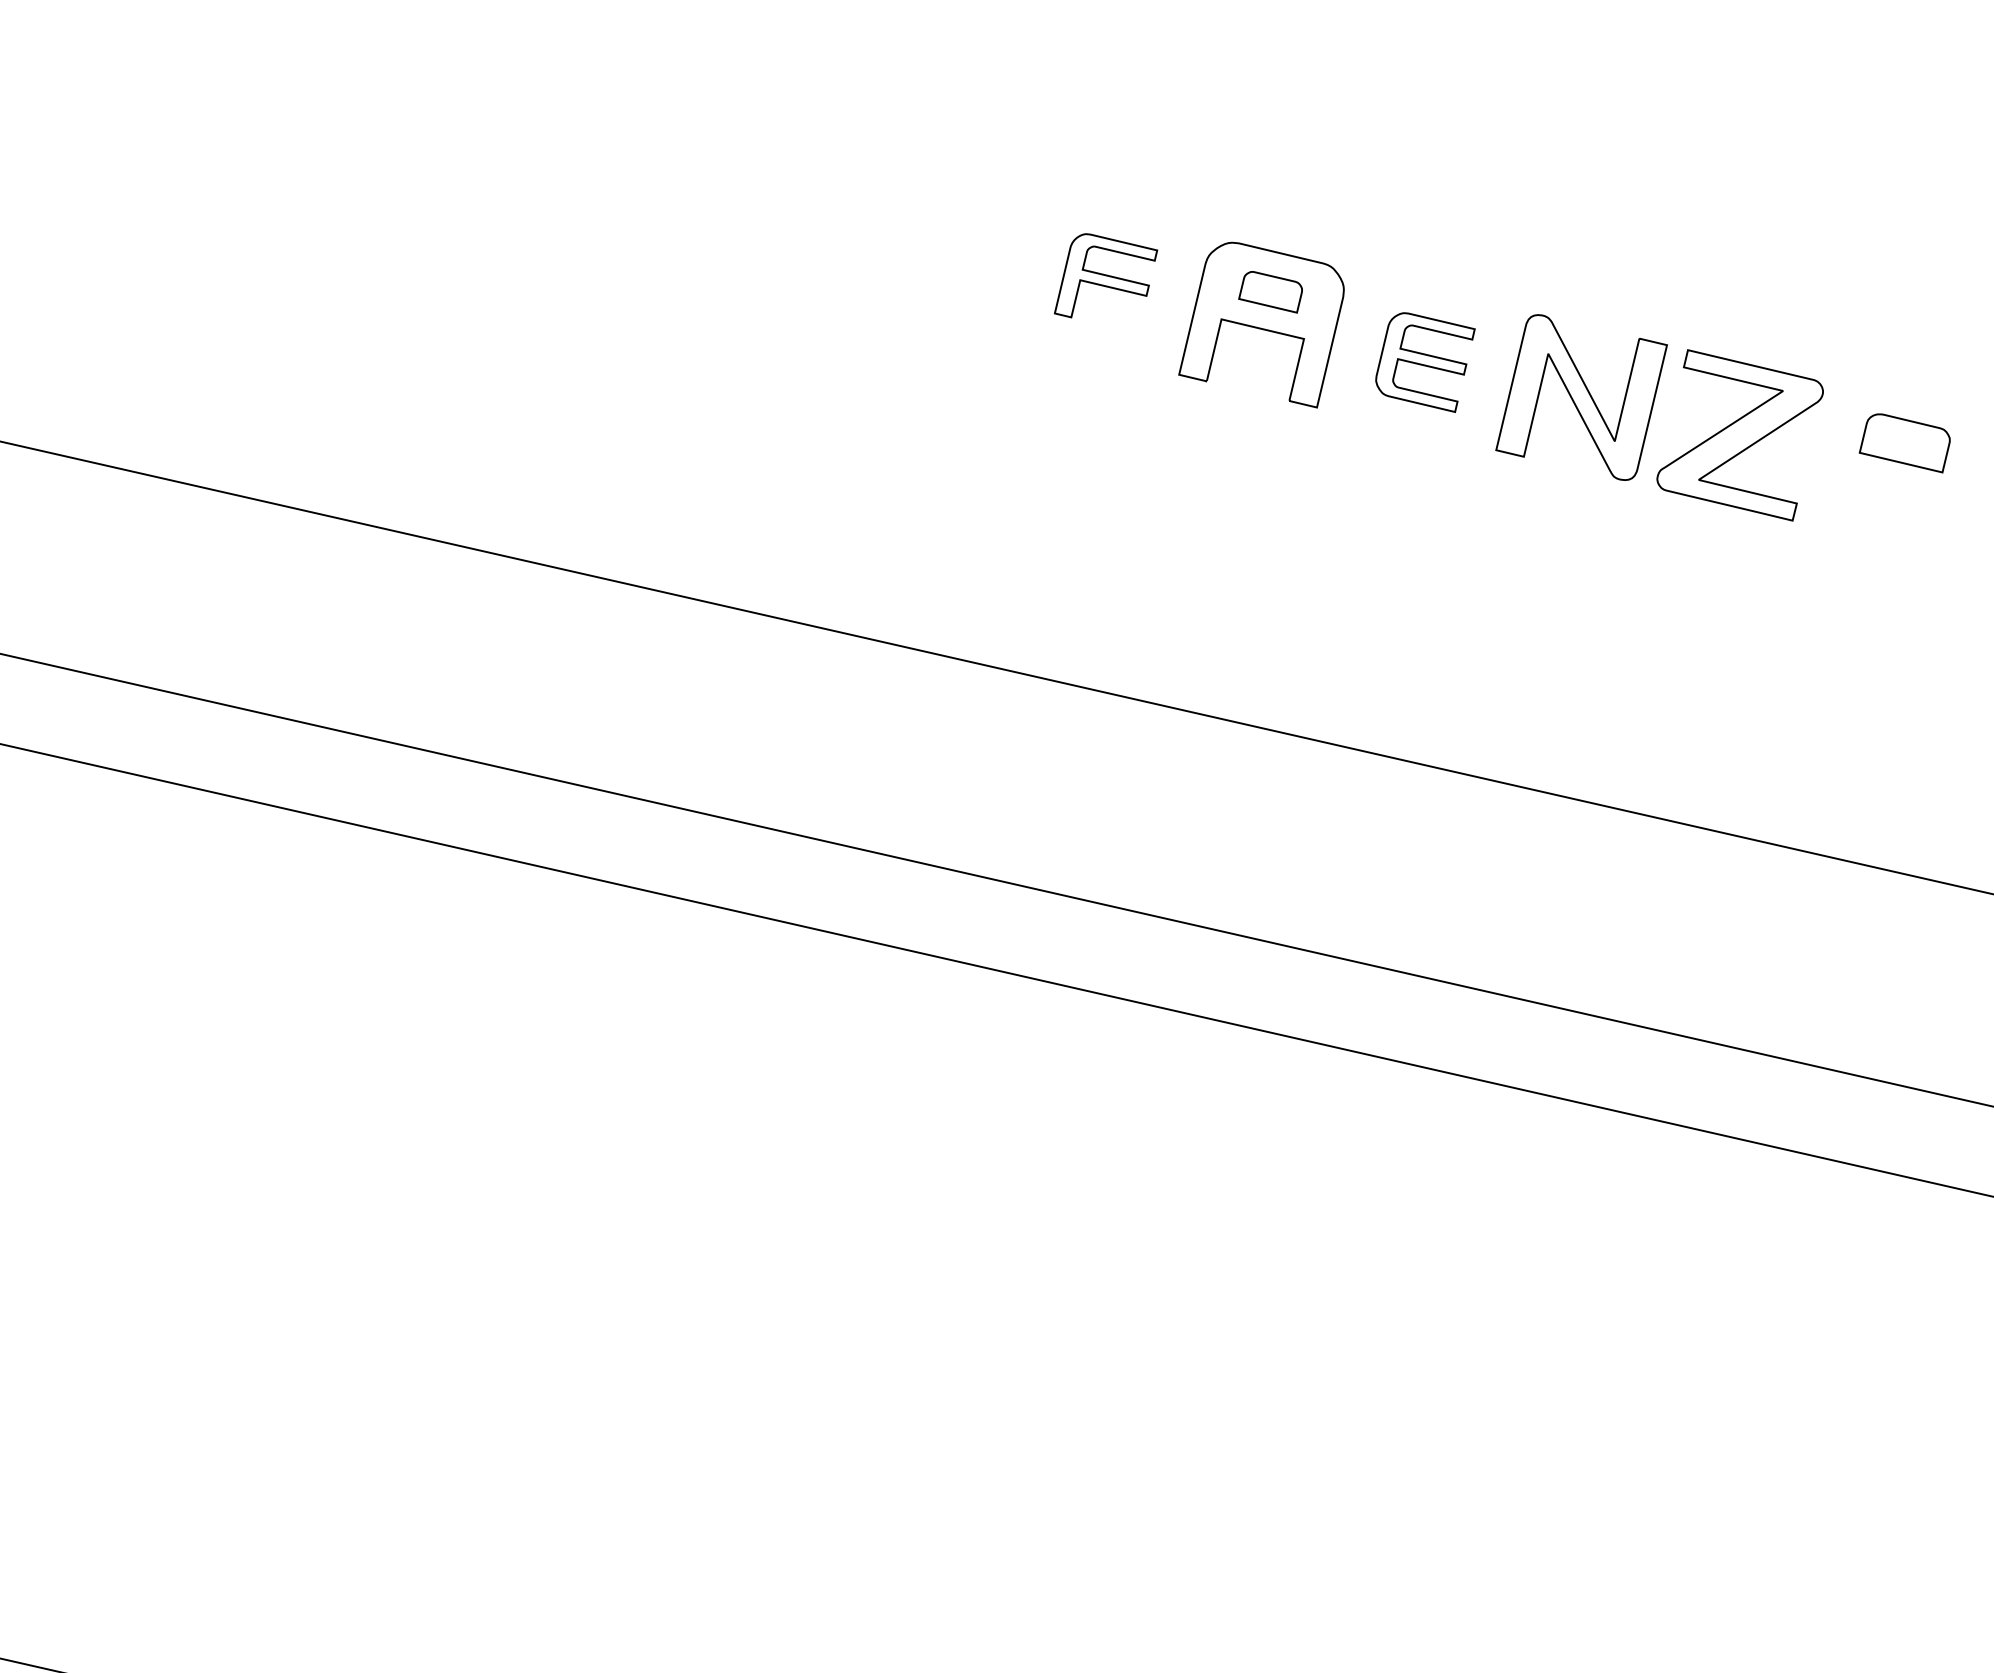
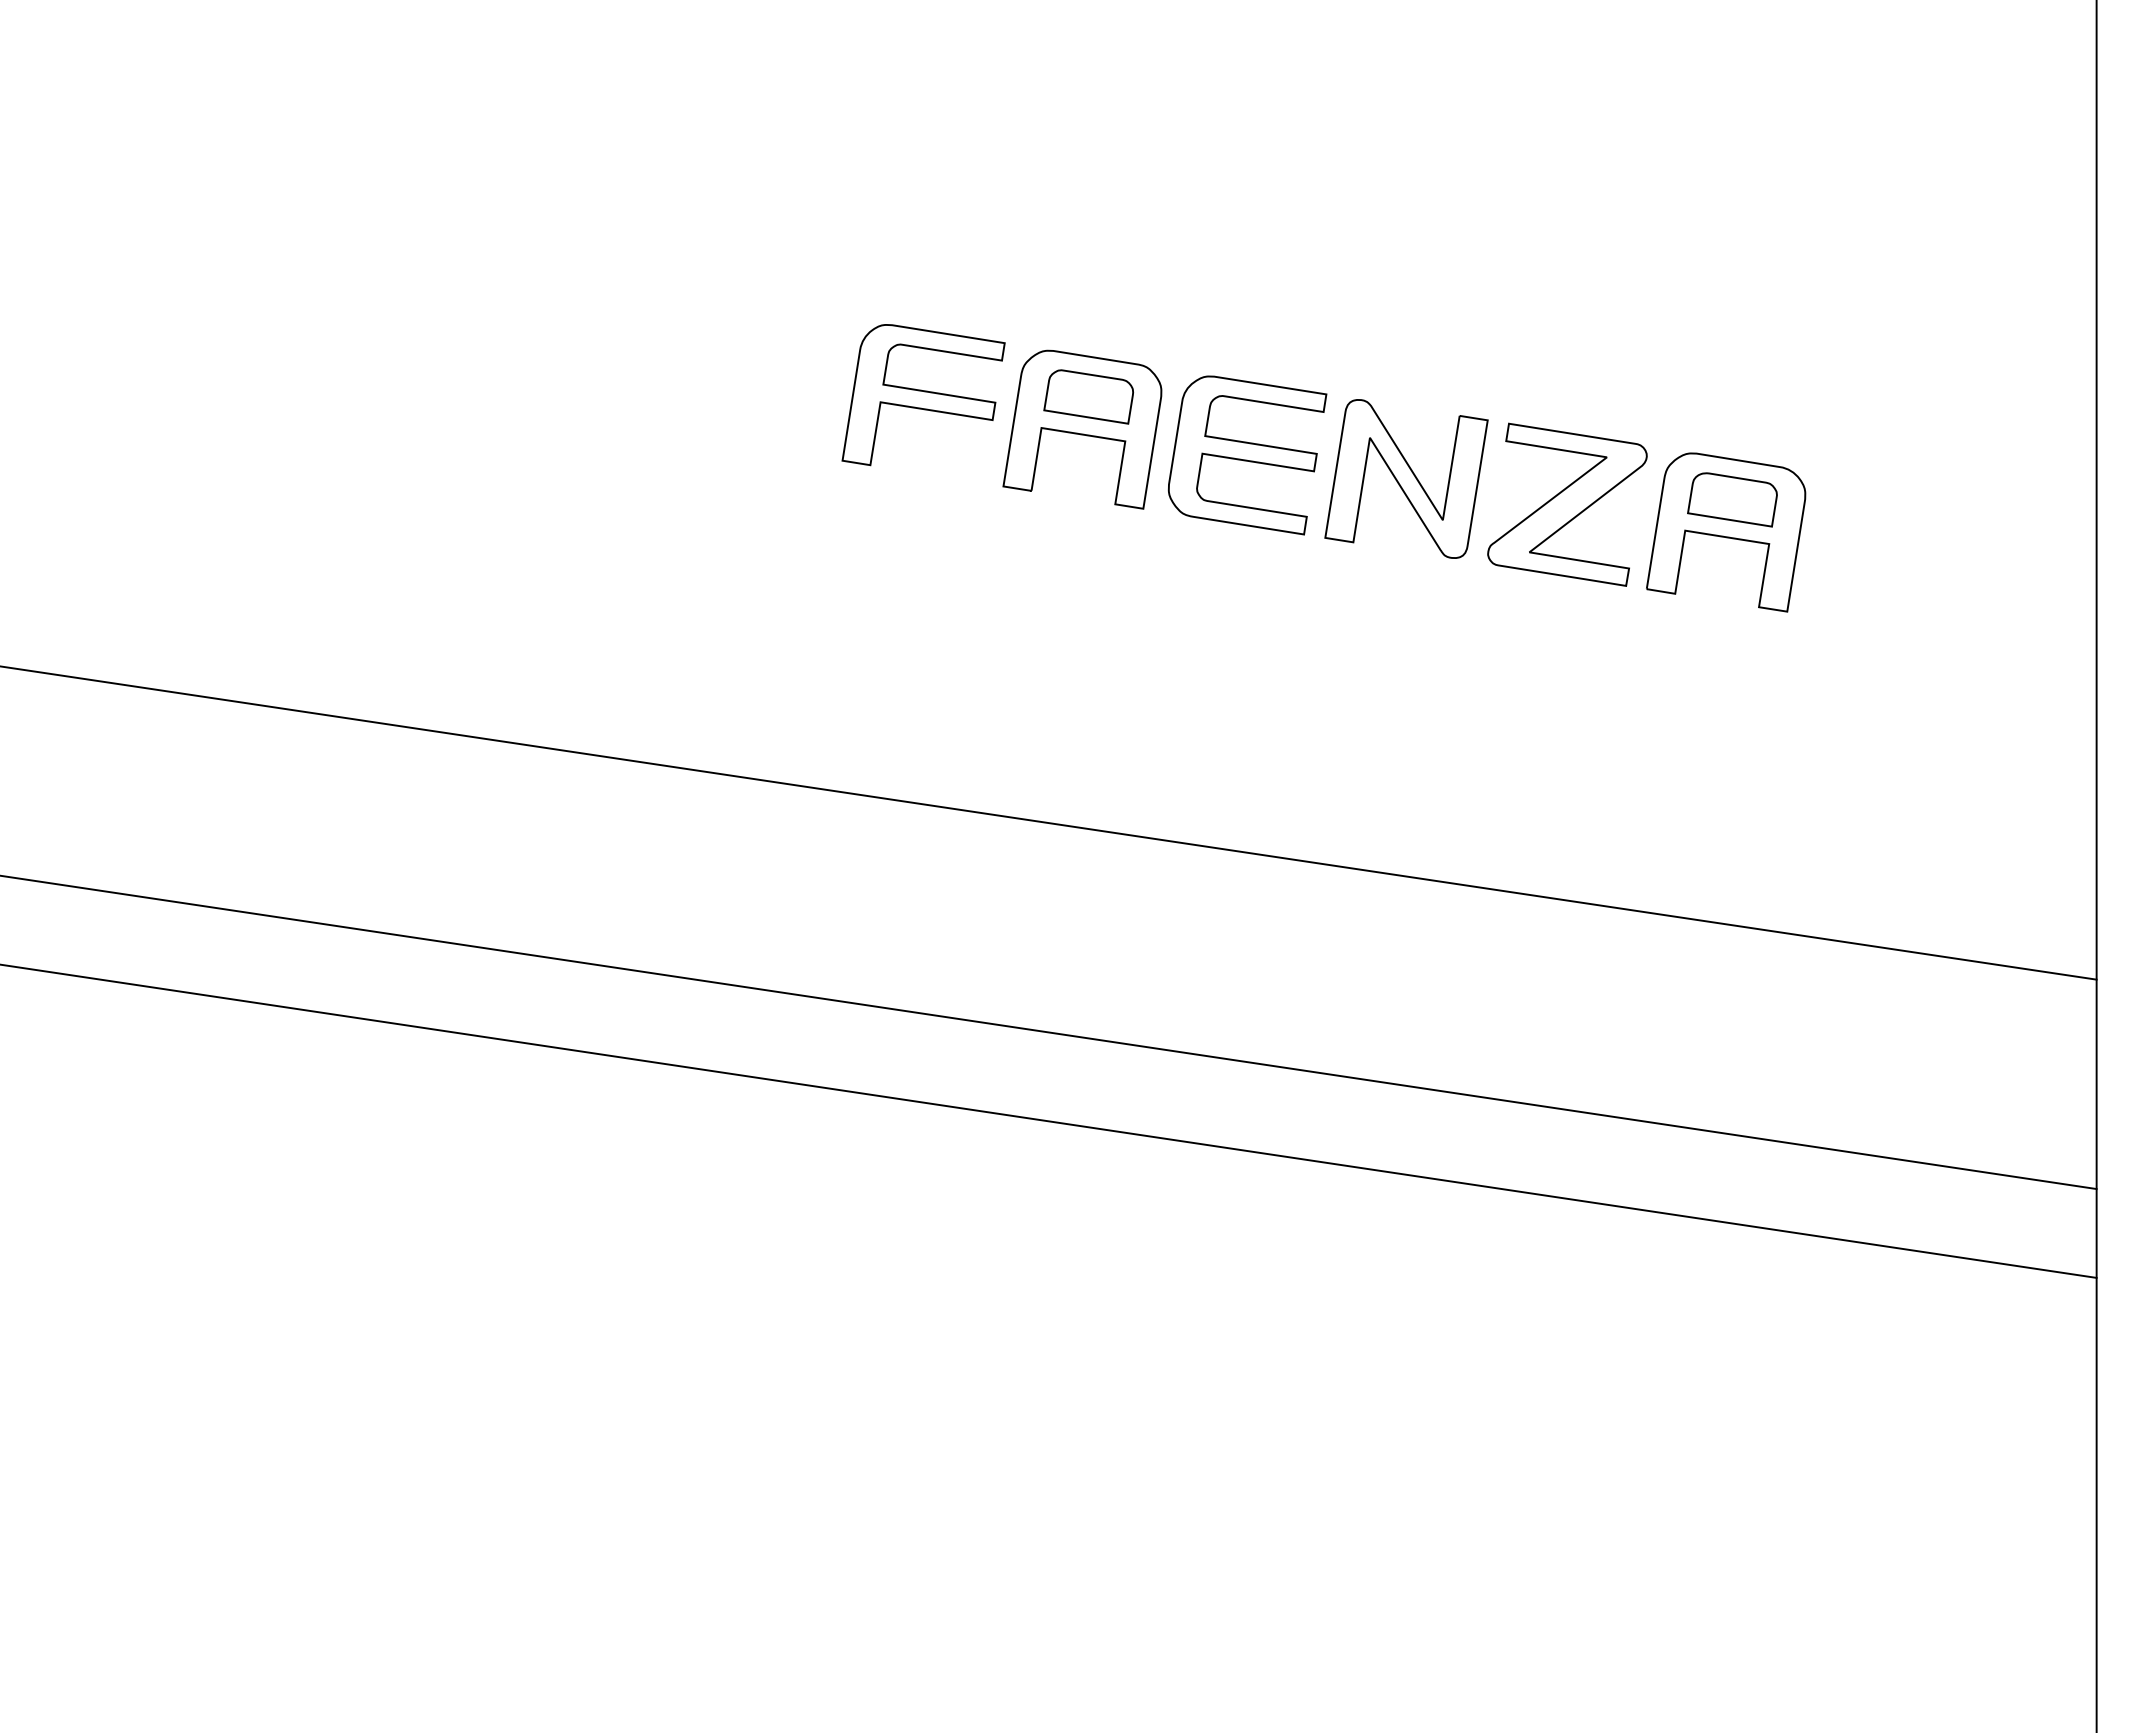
part: (1106, 278) -> (923, 395), size x1.67
part: (1270, 291) -> (1088, 396), size x1.43
part: (1424, 362) -> (1247, 455), size x1.67
part: (1896, 474) -> (1726, 532), added

